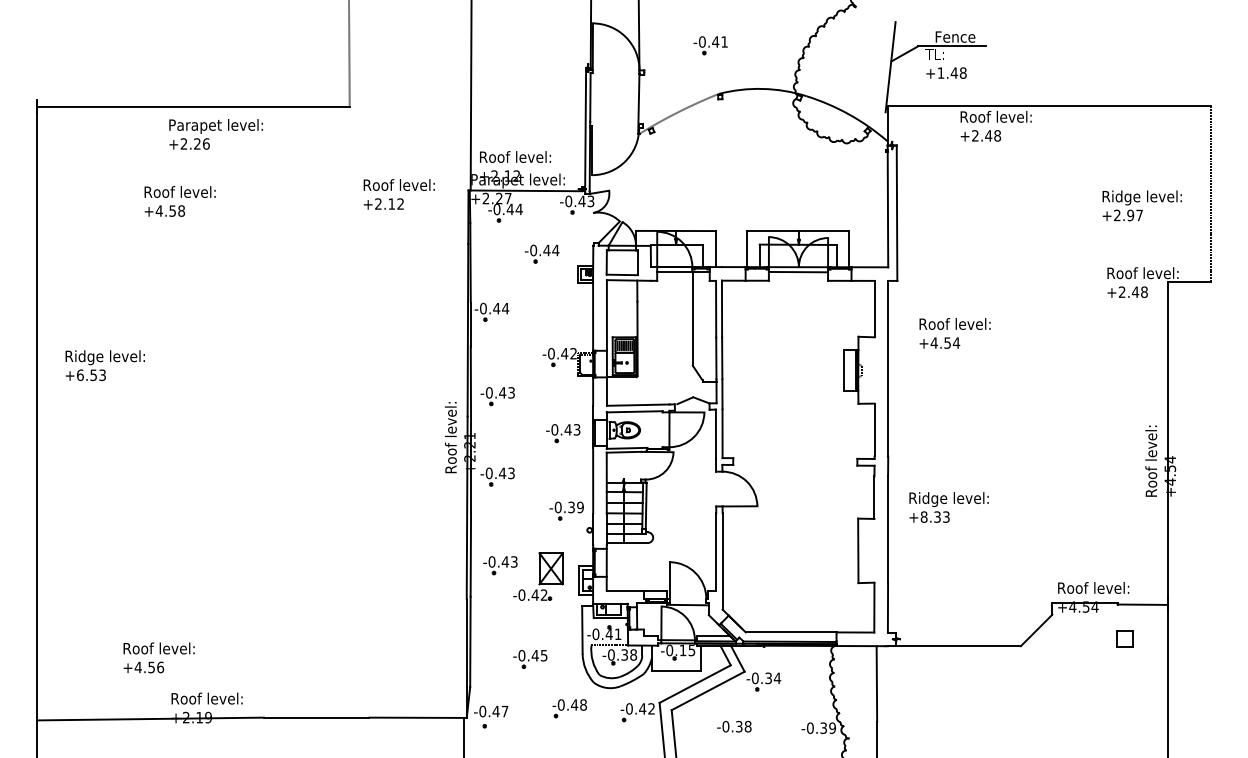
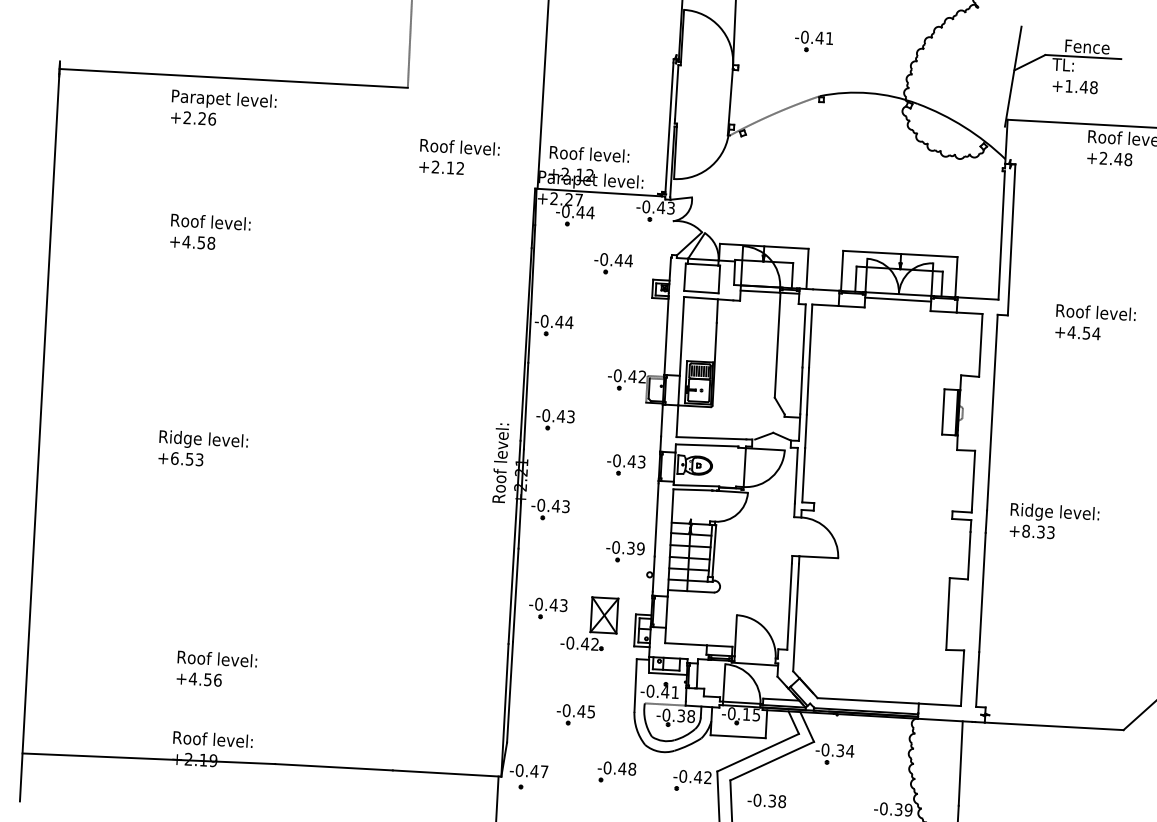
text: (215, 134) -> (223, 109), moved
text: (398, 194) -> (458, 157), moved
text: (179, 201) -> (209, 232), moved
text: (954, 333) -> (1094, 322), moved
text: (104, 365) -> (202, 449), moved
text: (948, 507) -> (1053, 522), moved
text: (158, 657) -> (216, 669), moved
text: (734, 726) -> (767, 800), moved

